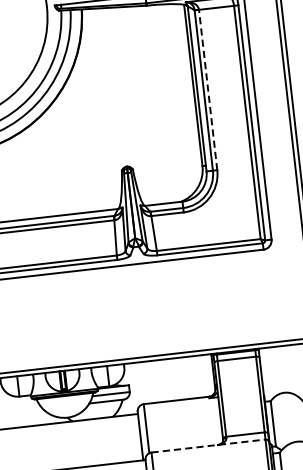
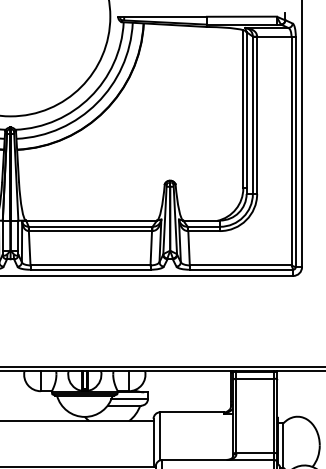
line: (208, 90) -> (257, 115), dashed -> solid
line: (208, 445) -> (218, 459), dashed -> solid

